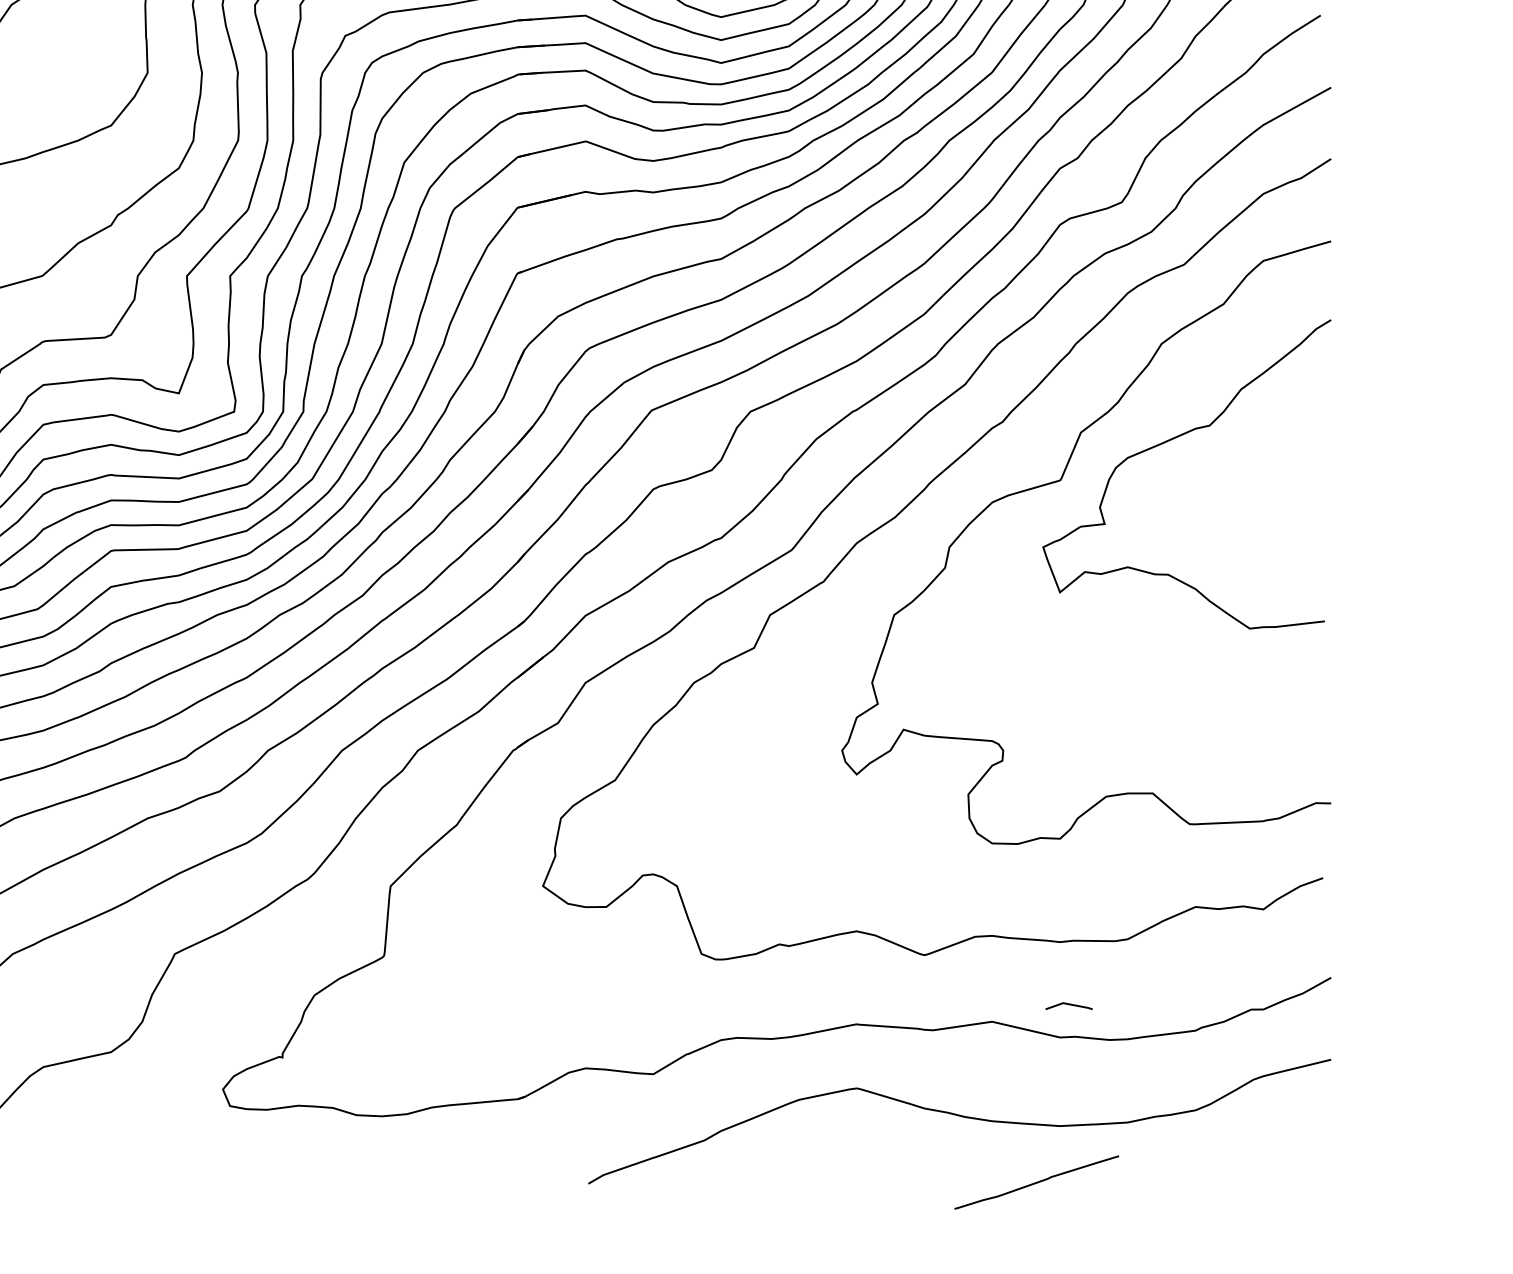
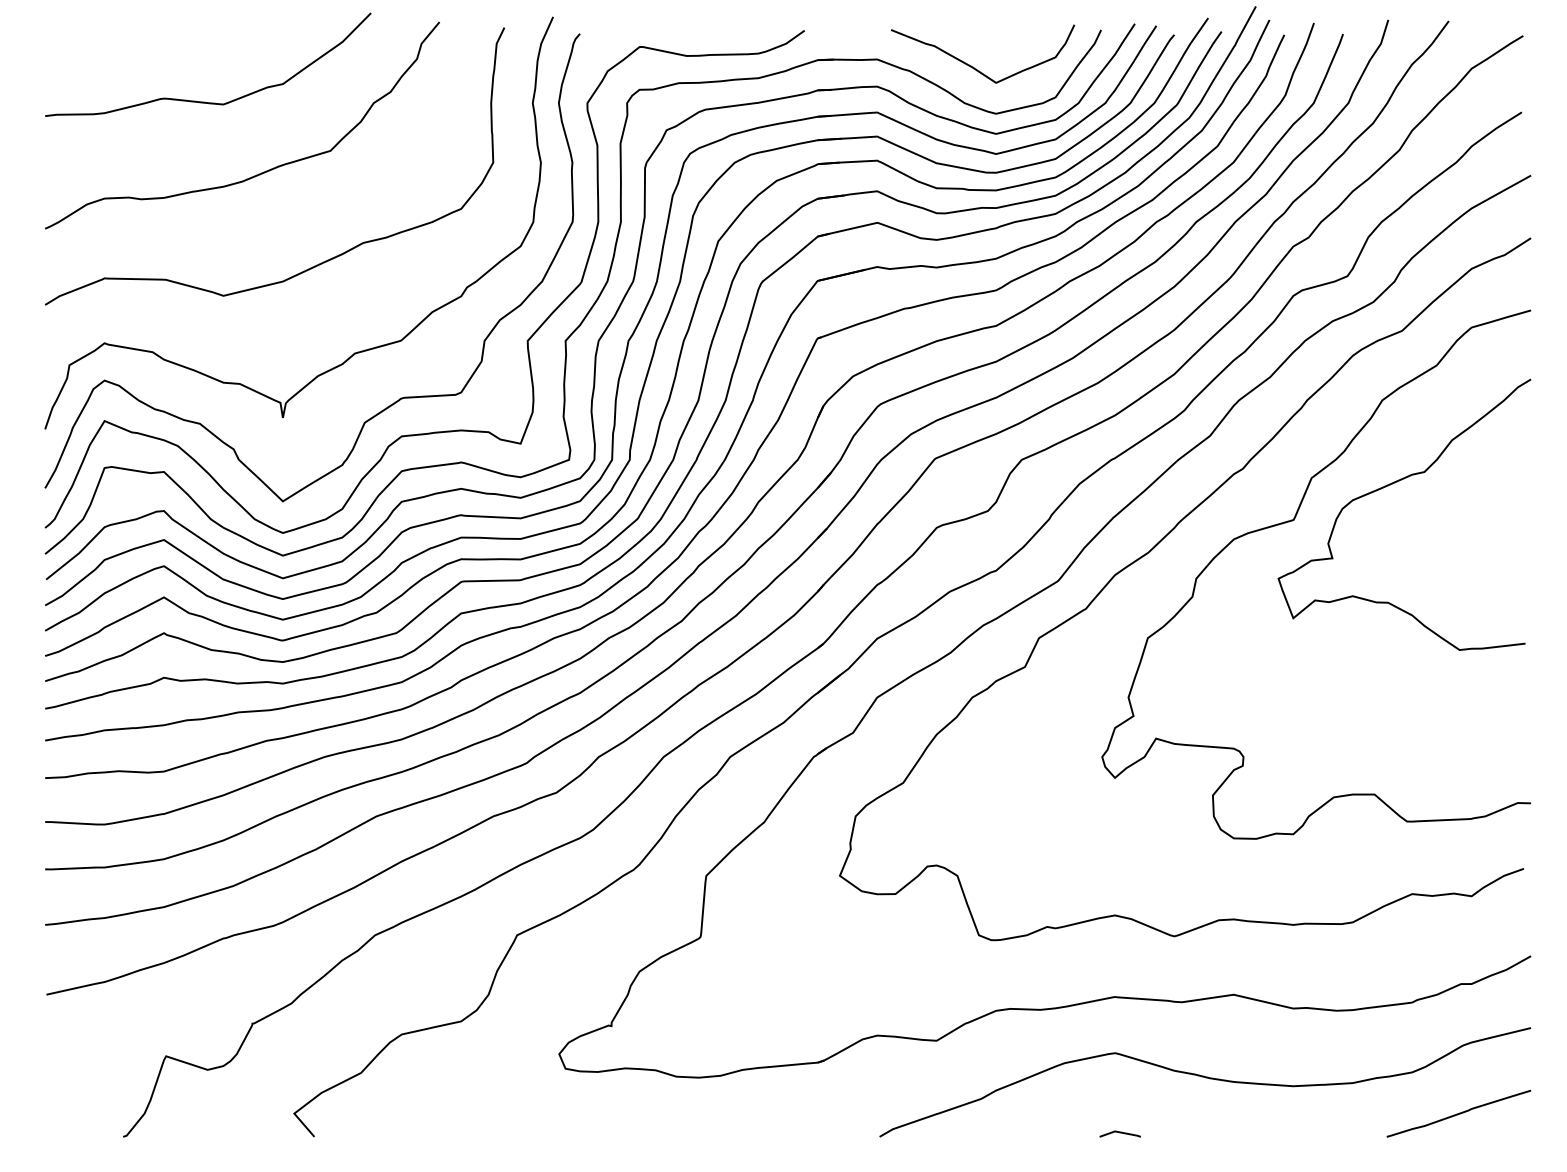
line: (1068, 1005) -> (1119, 1133), moved
curve: (1036, 1182) -> (1458, 1113), moved

